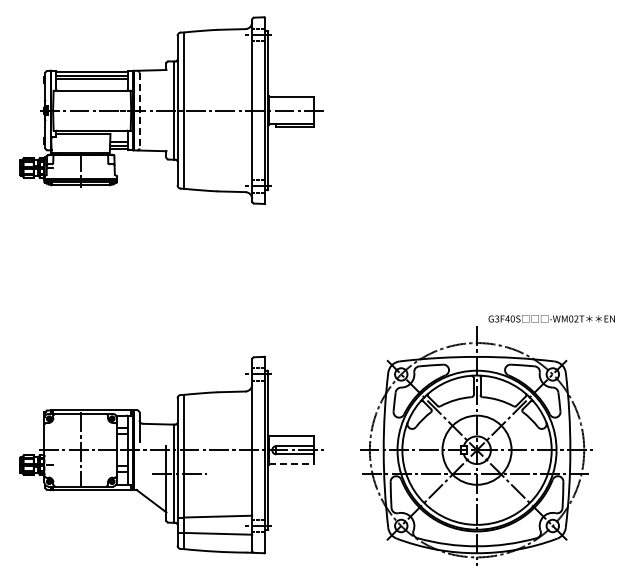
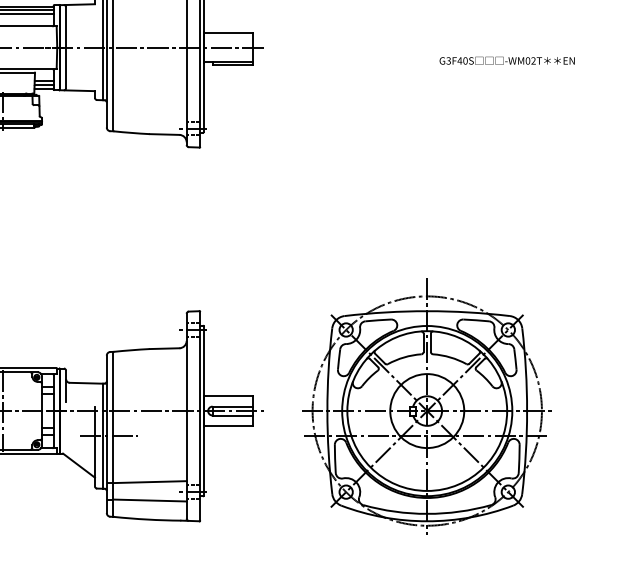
line: (139, 110) -> (66, 47), dashed -> solid
text: (551, 318) -> (506, 60), moved
line: (291, 464) -> (228, 426), dashed -> solid

